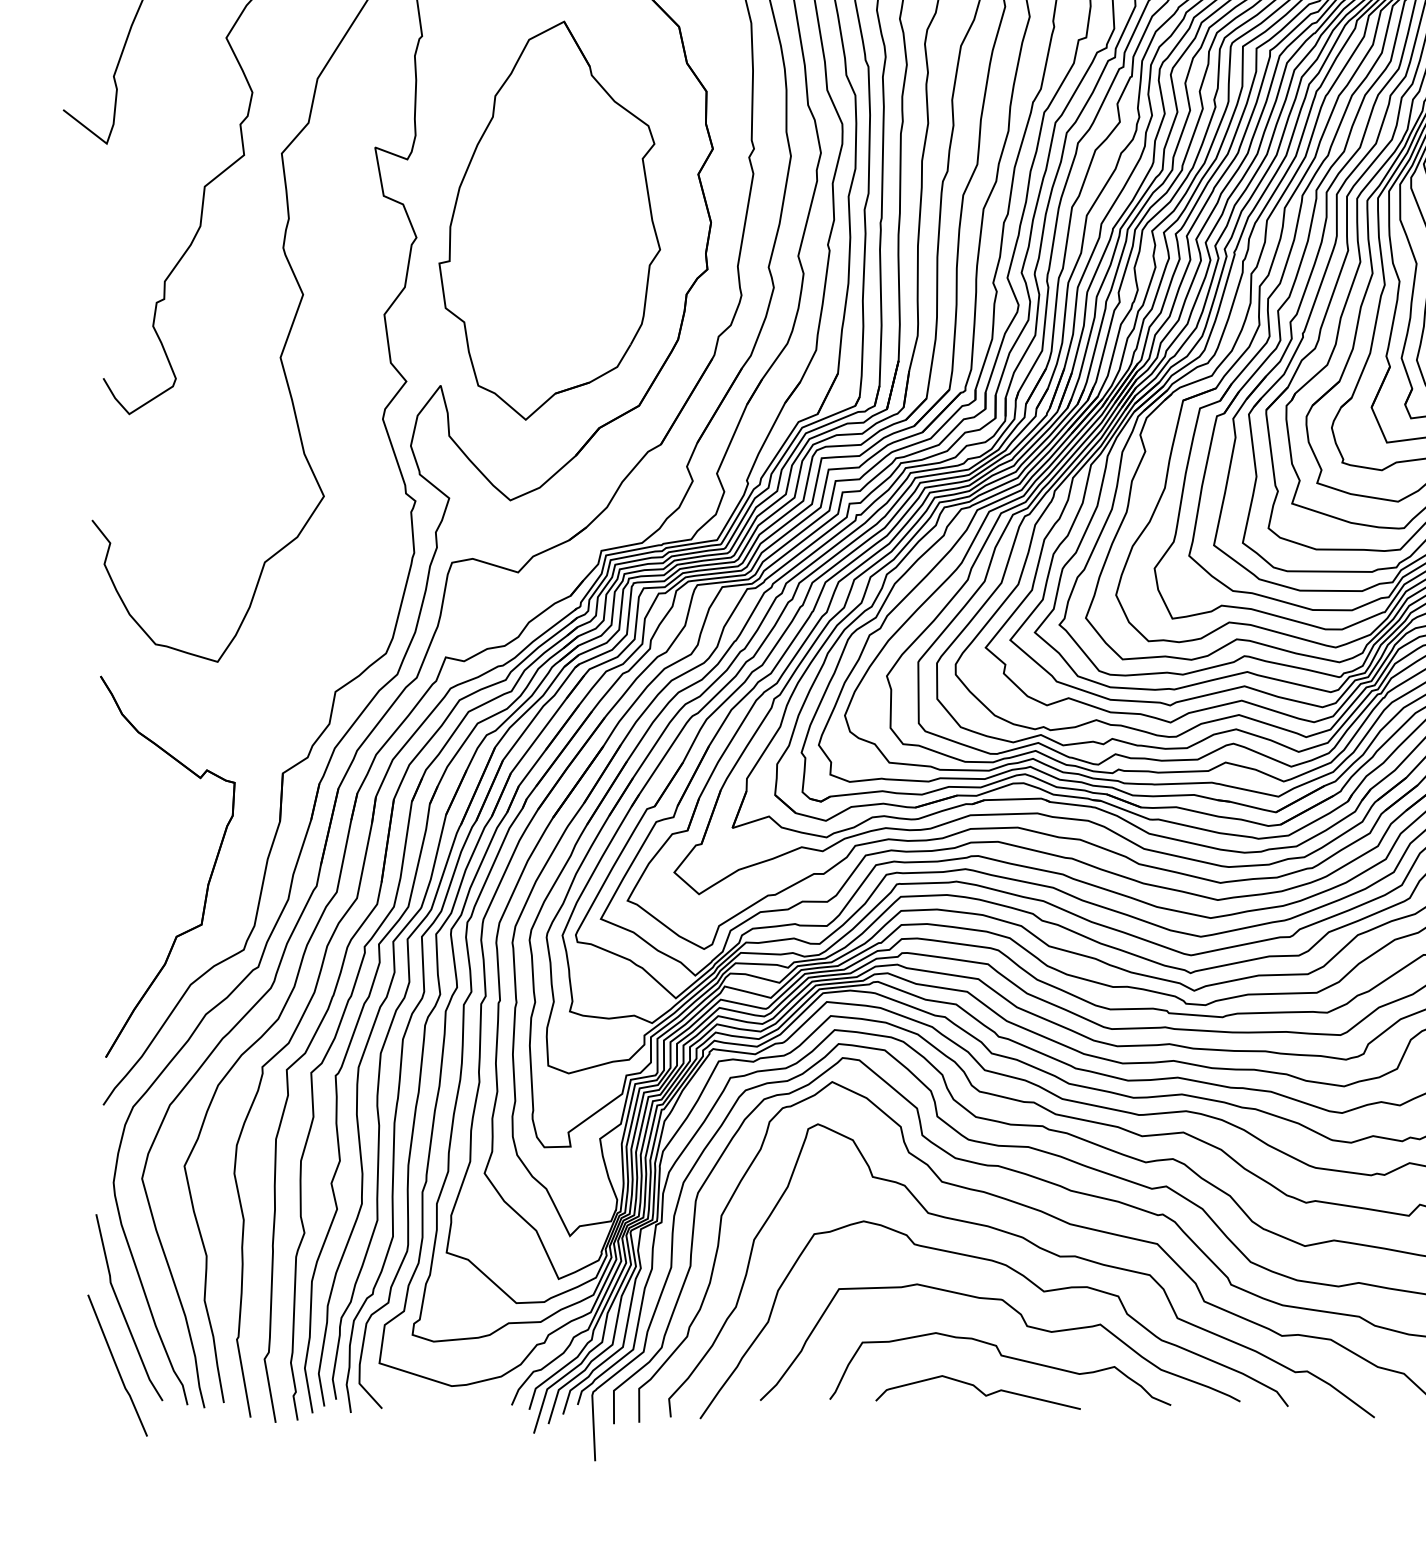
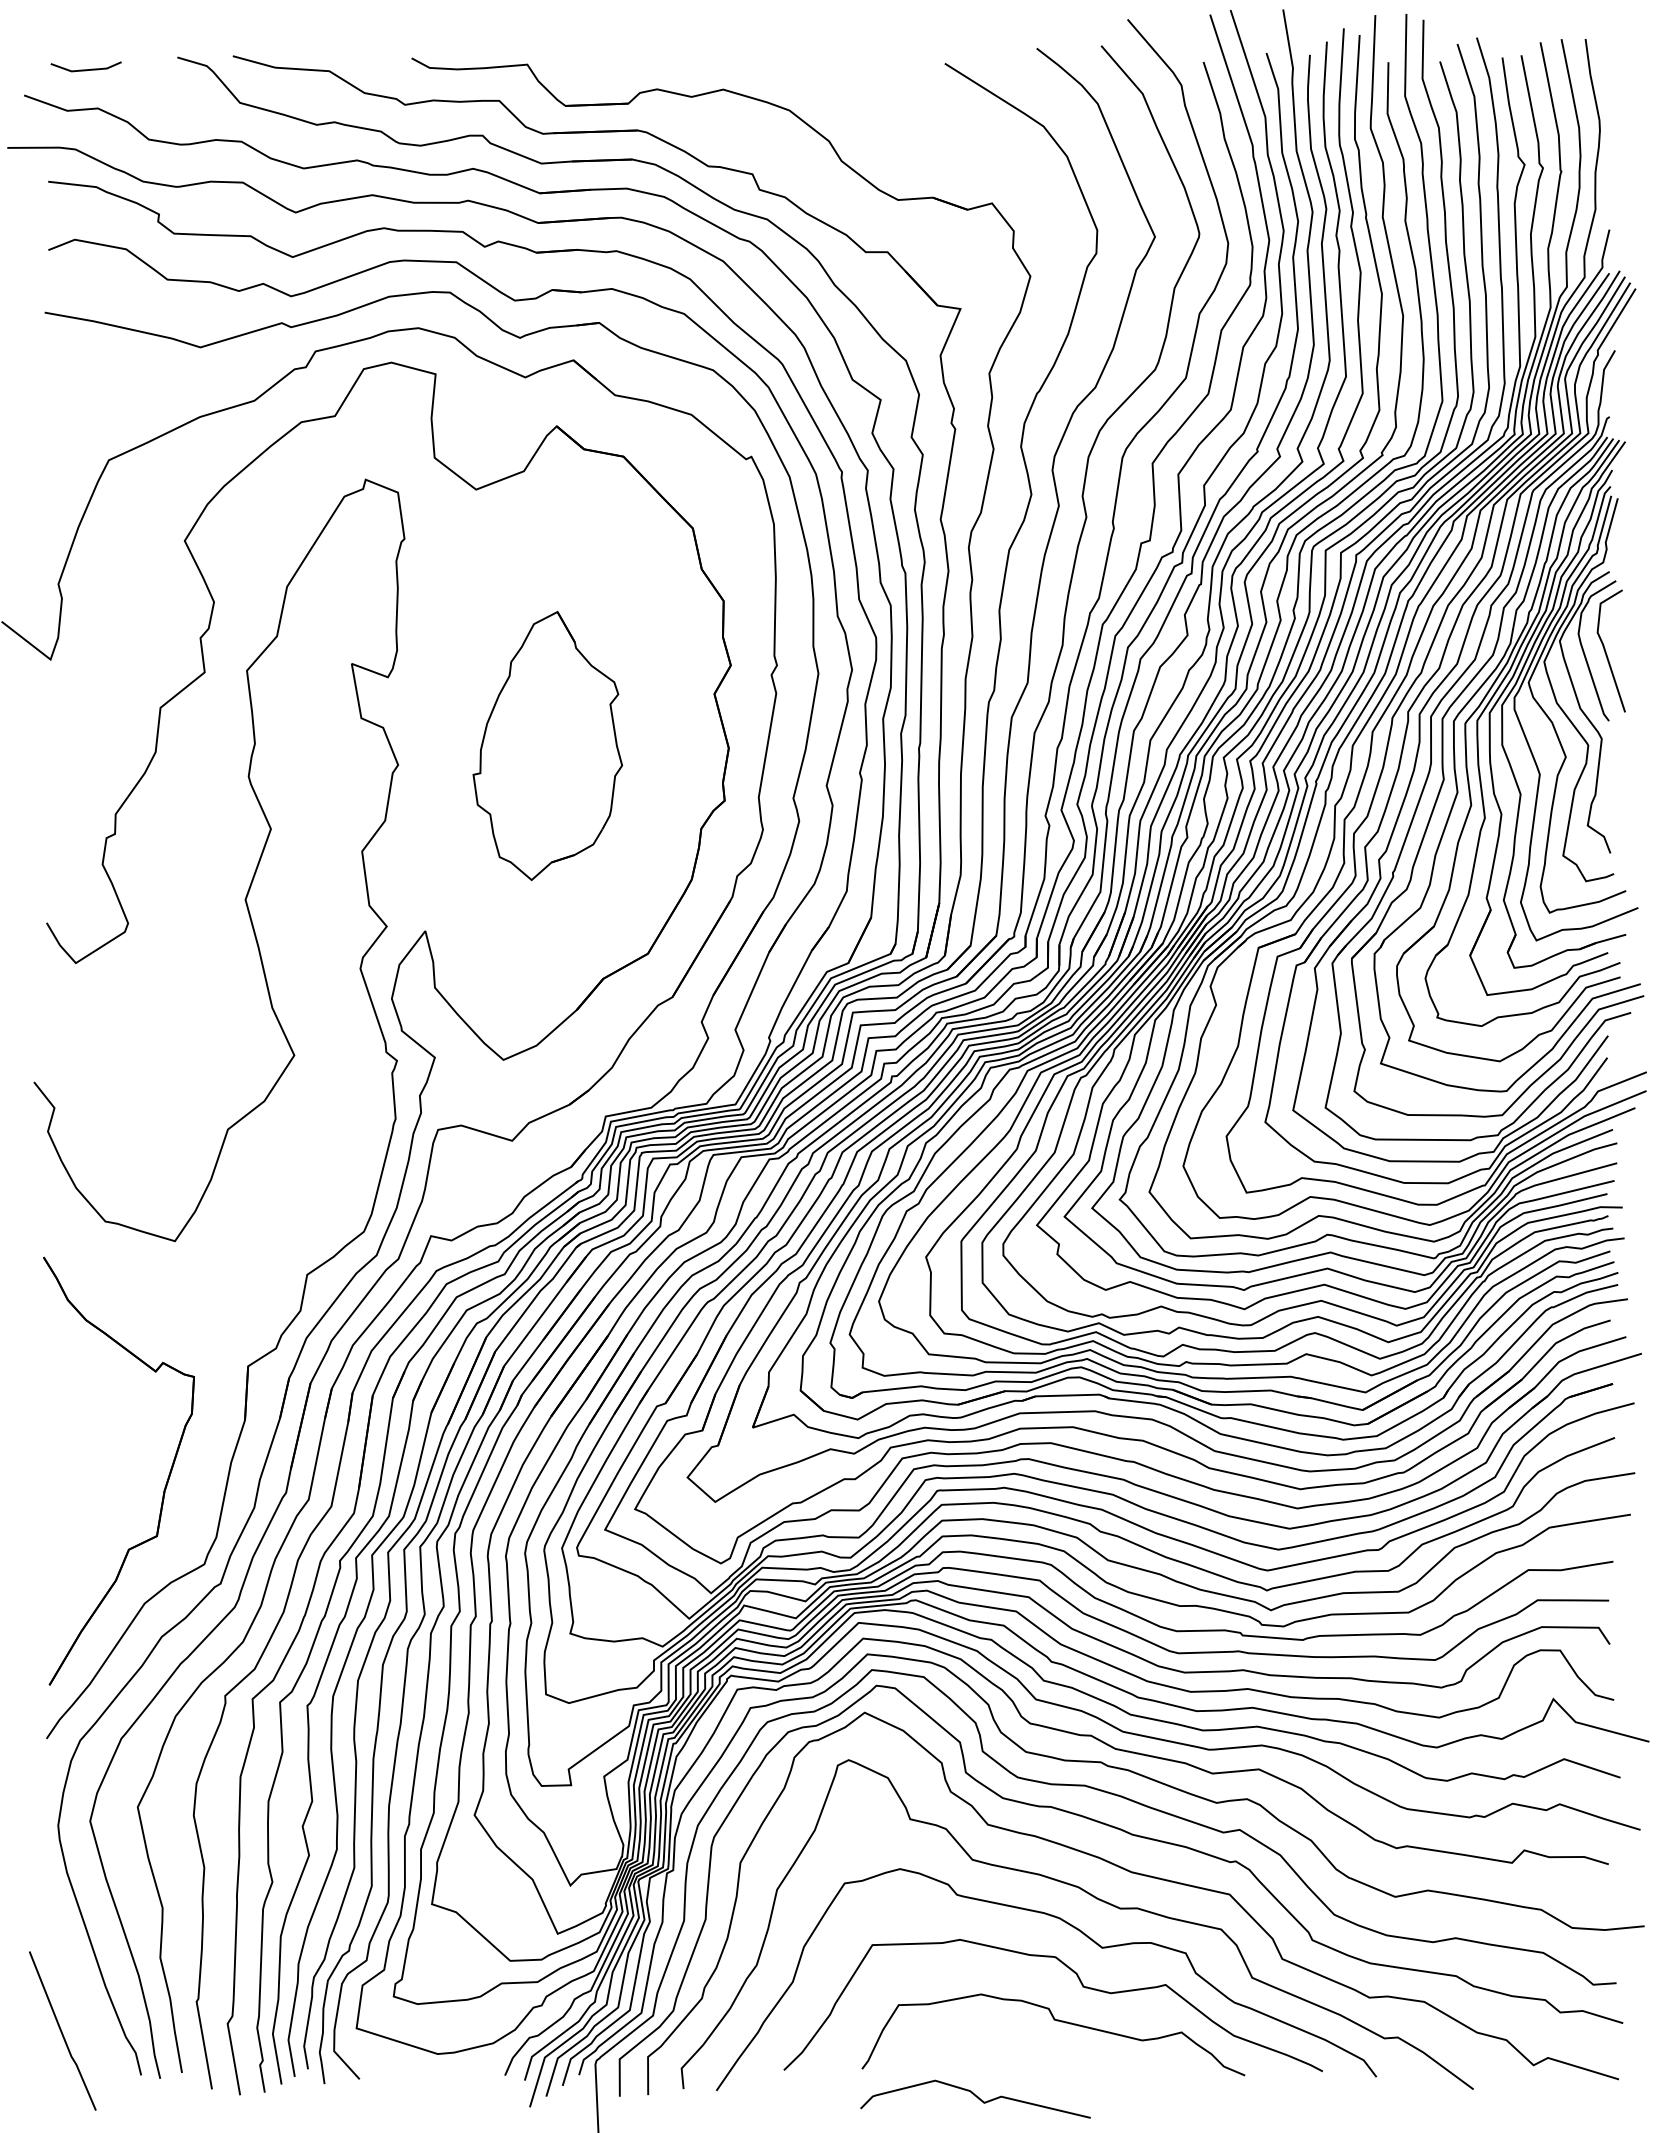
part: (549, 220) -> (547, 745), size x0.6
curve: (122, 1309) -> (68, 1968), removed
curve: (979, 1391) -> (976, 2097), moved

